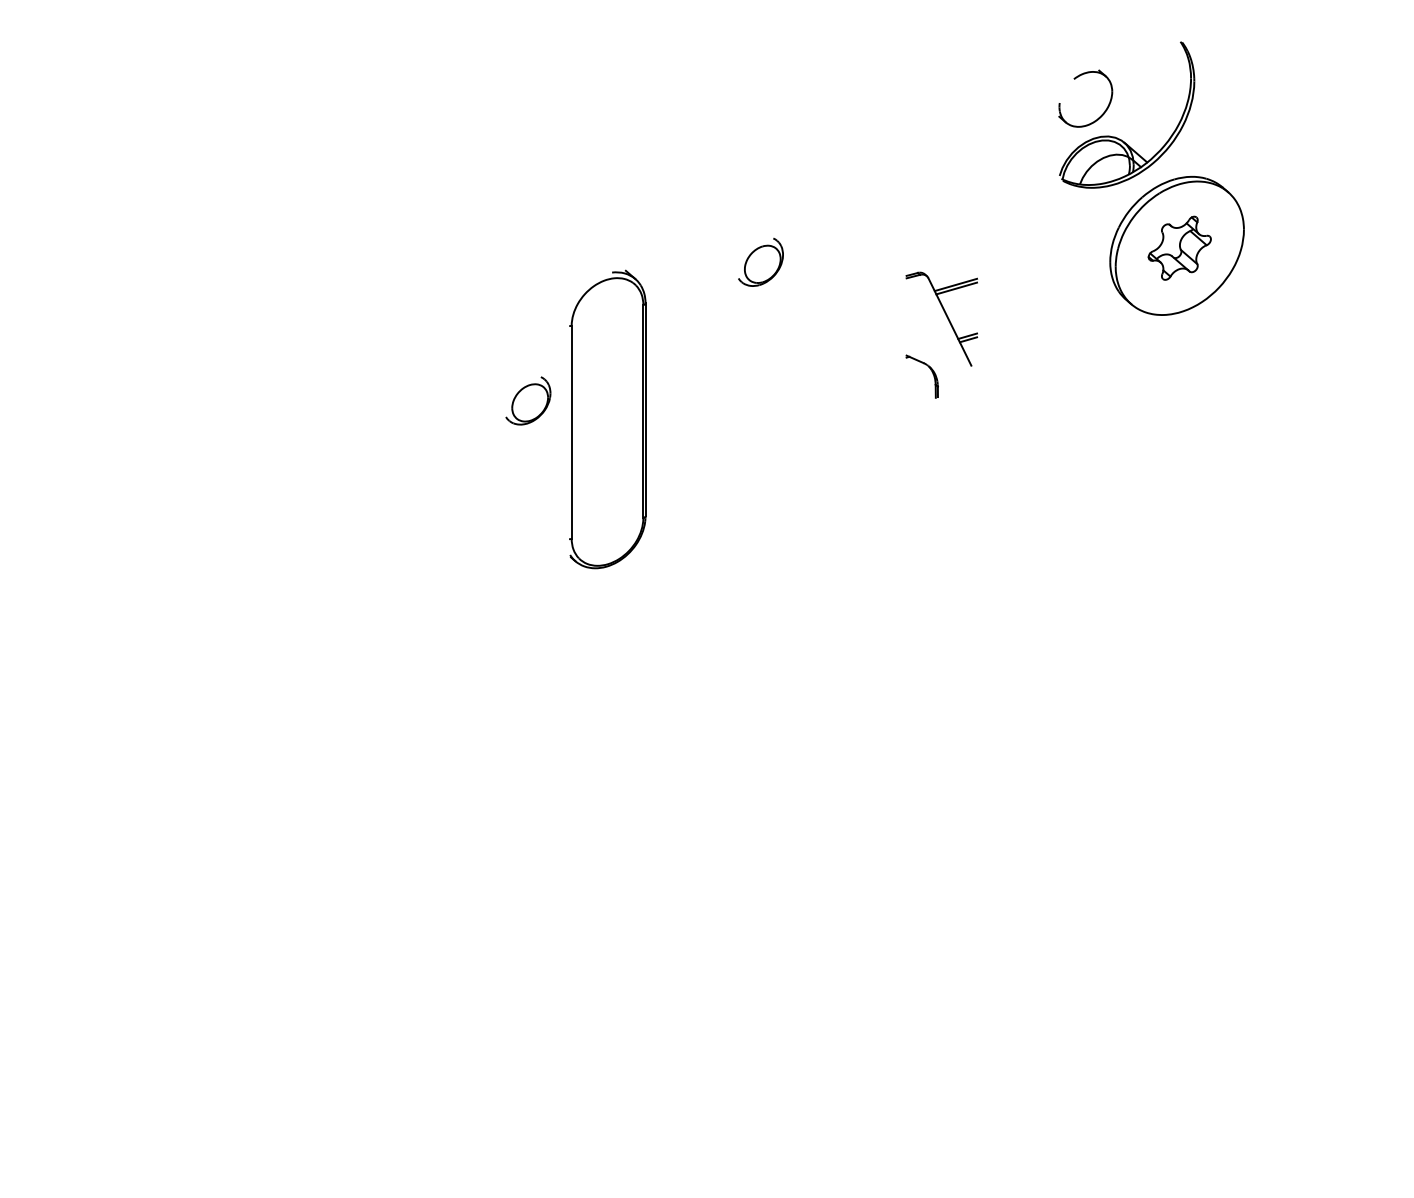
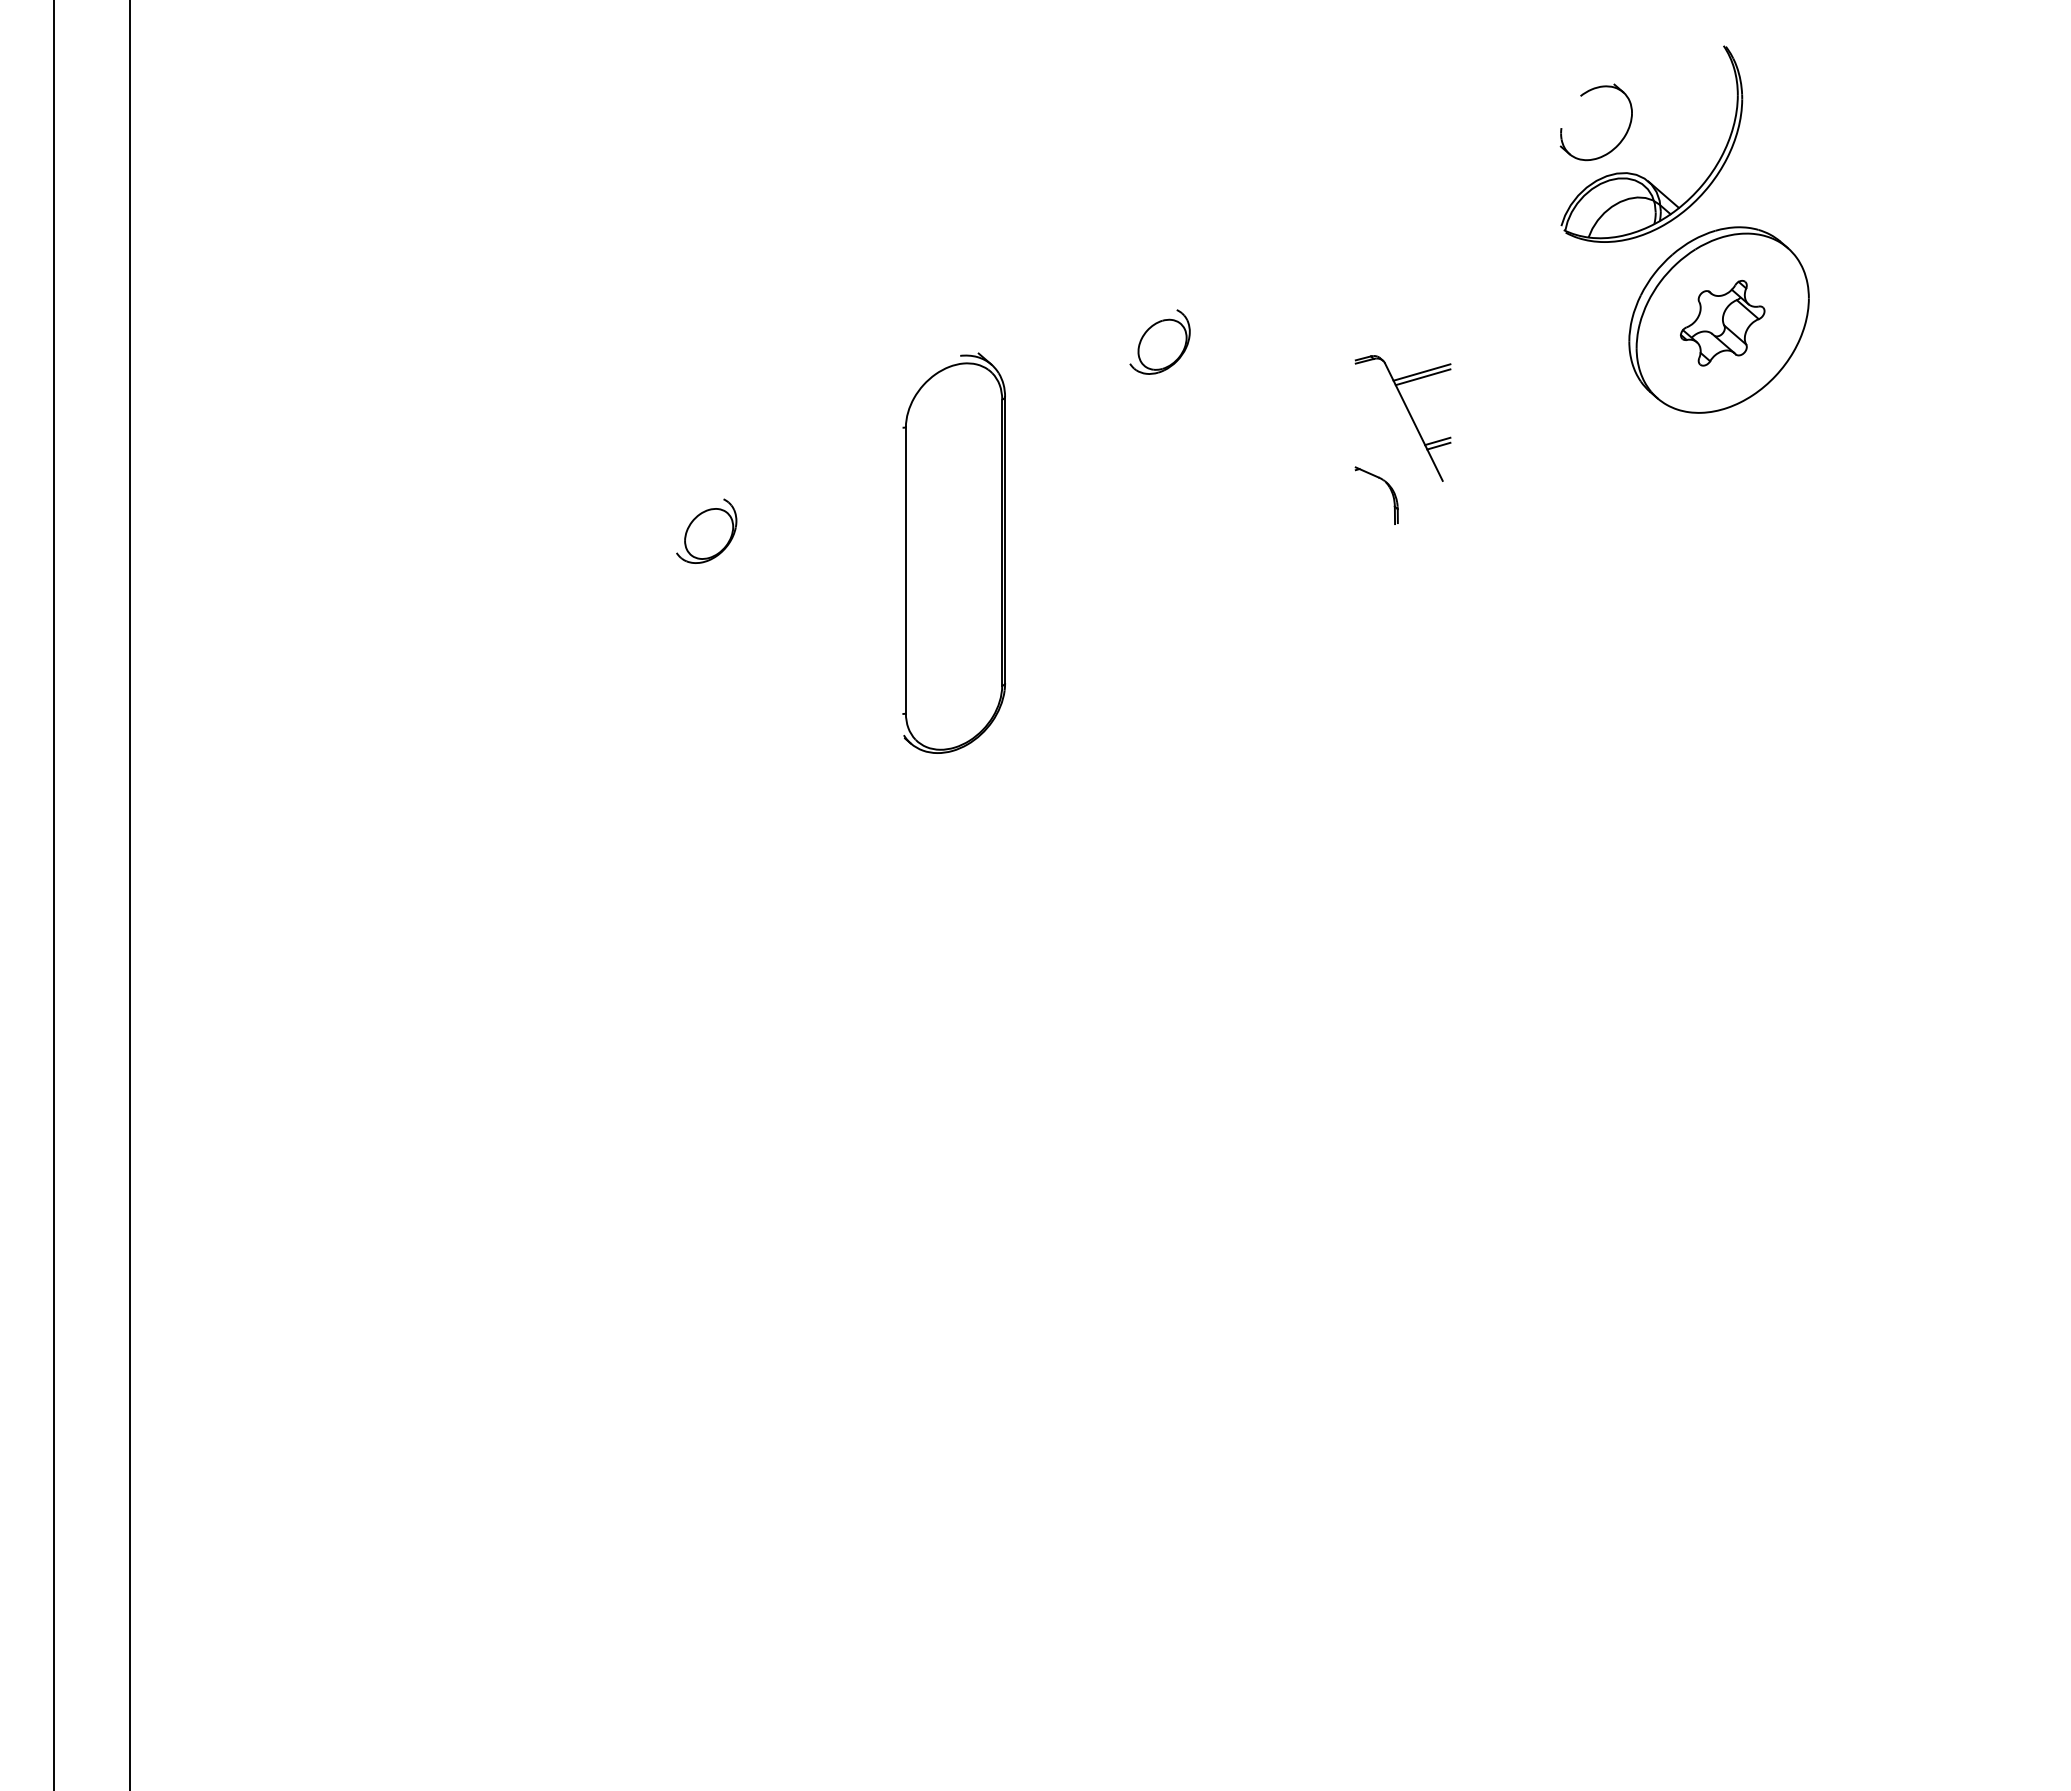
part: (528, 400) -> (706, 530), moved

